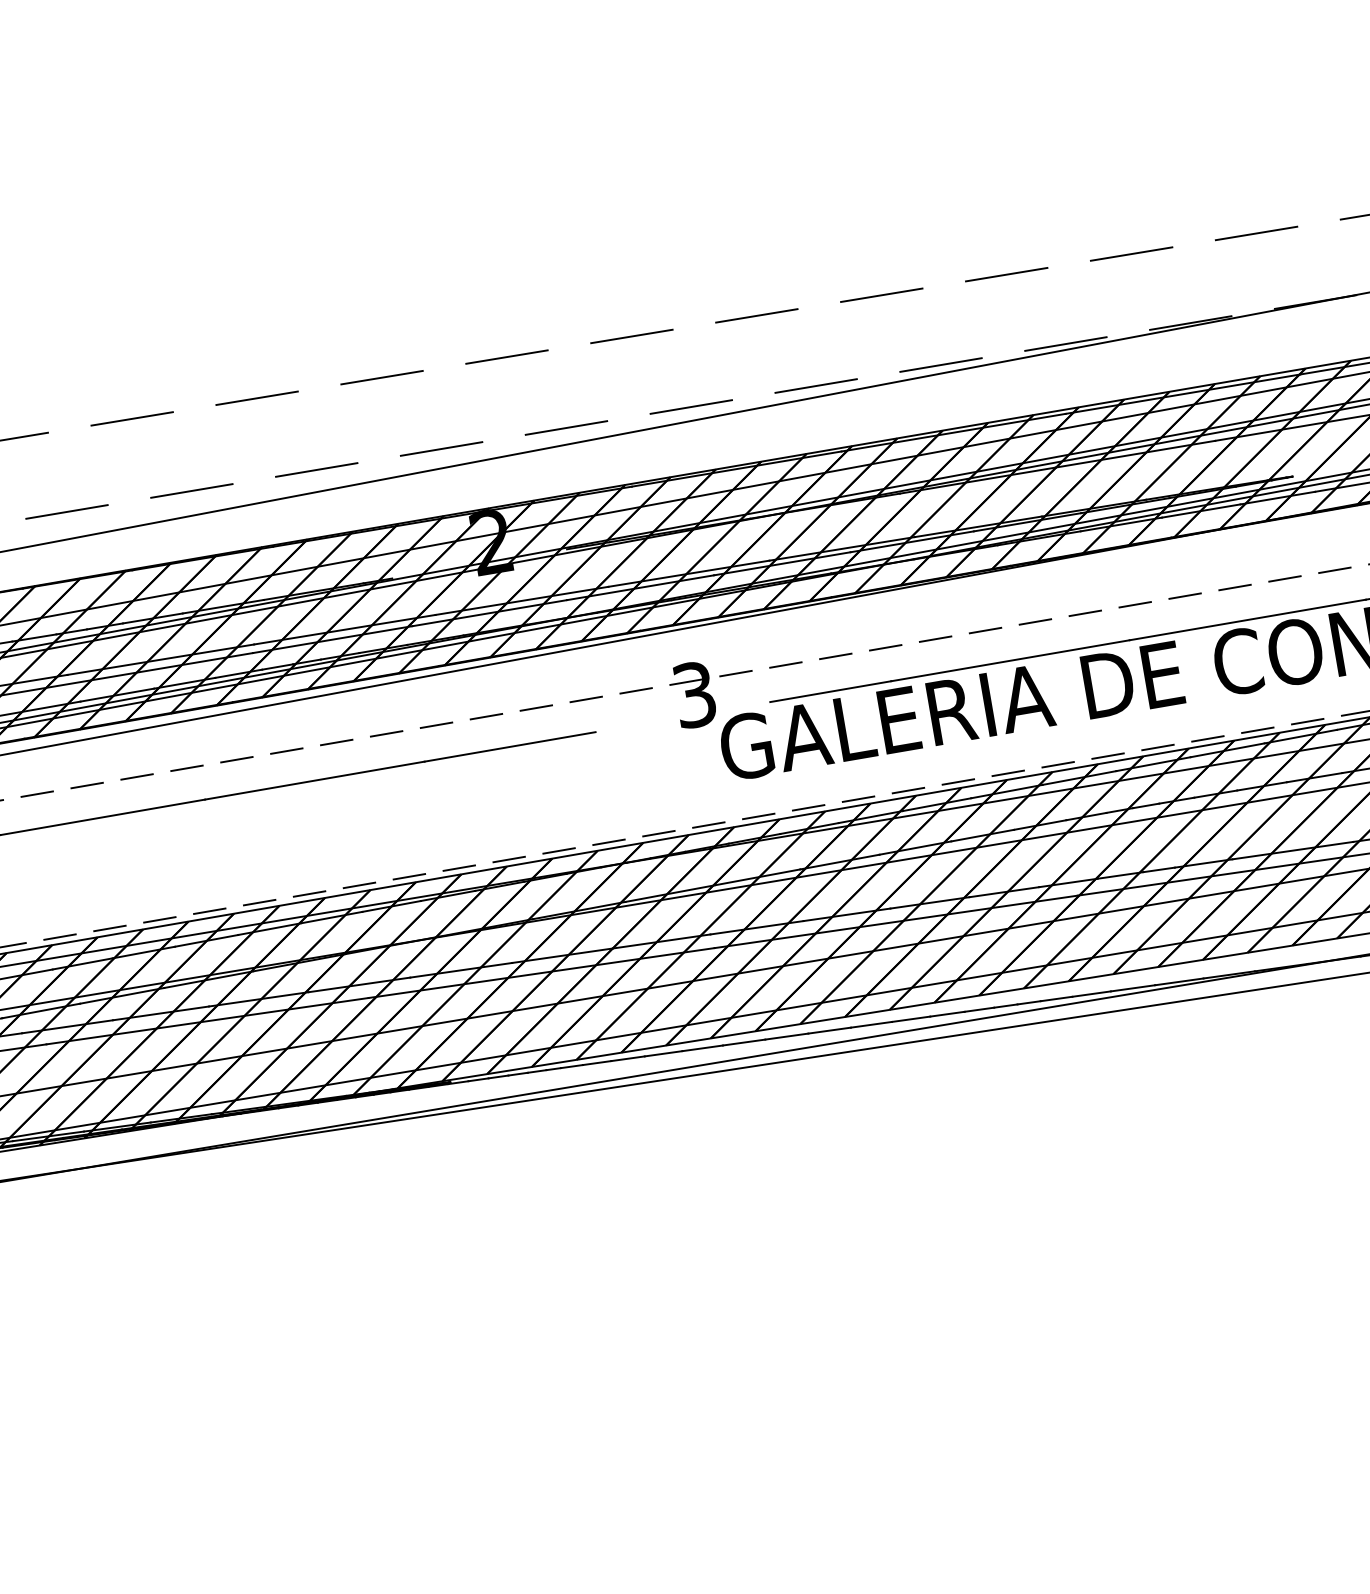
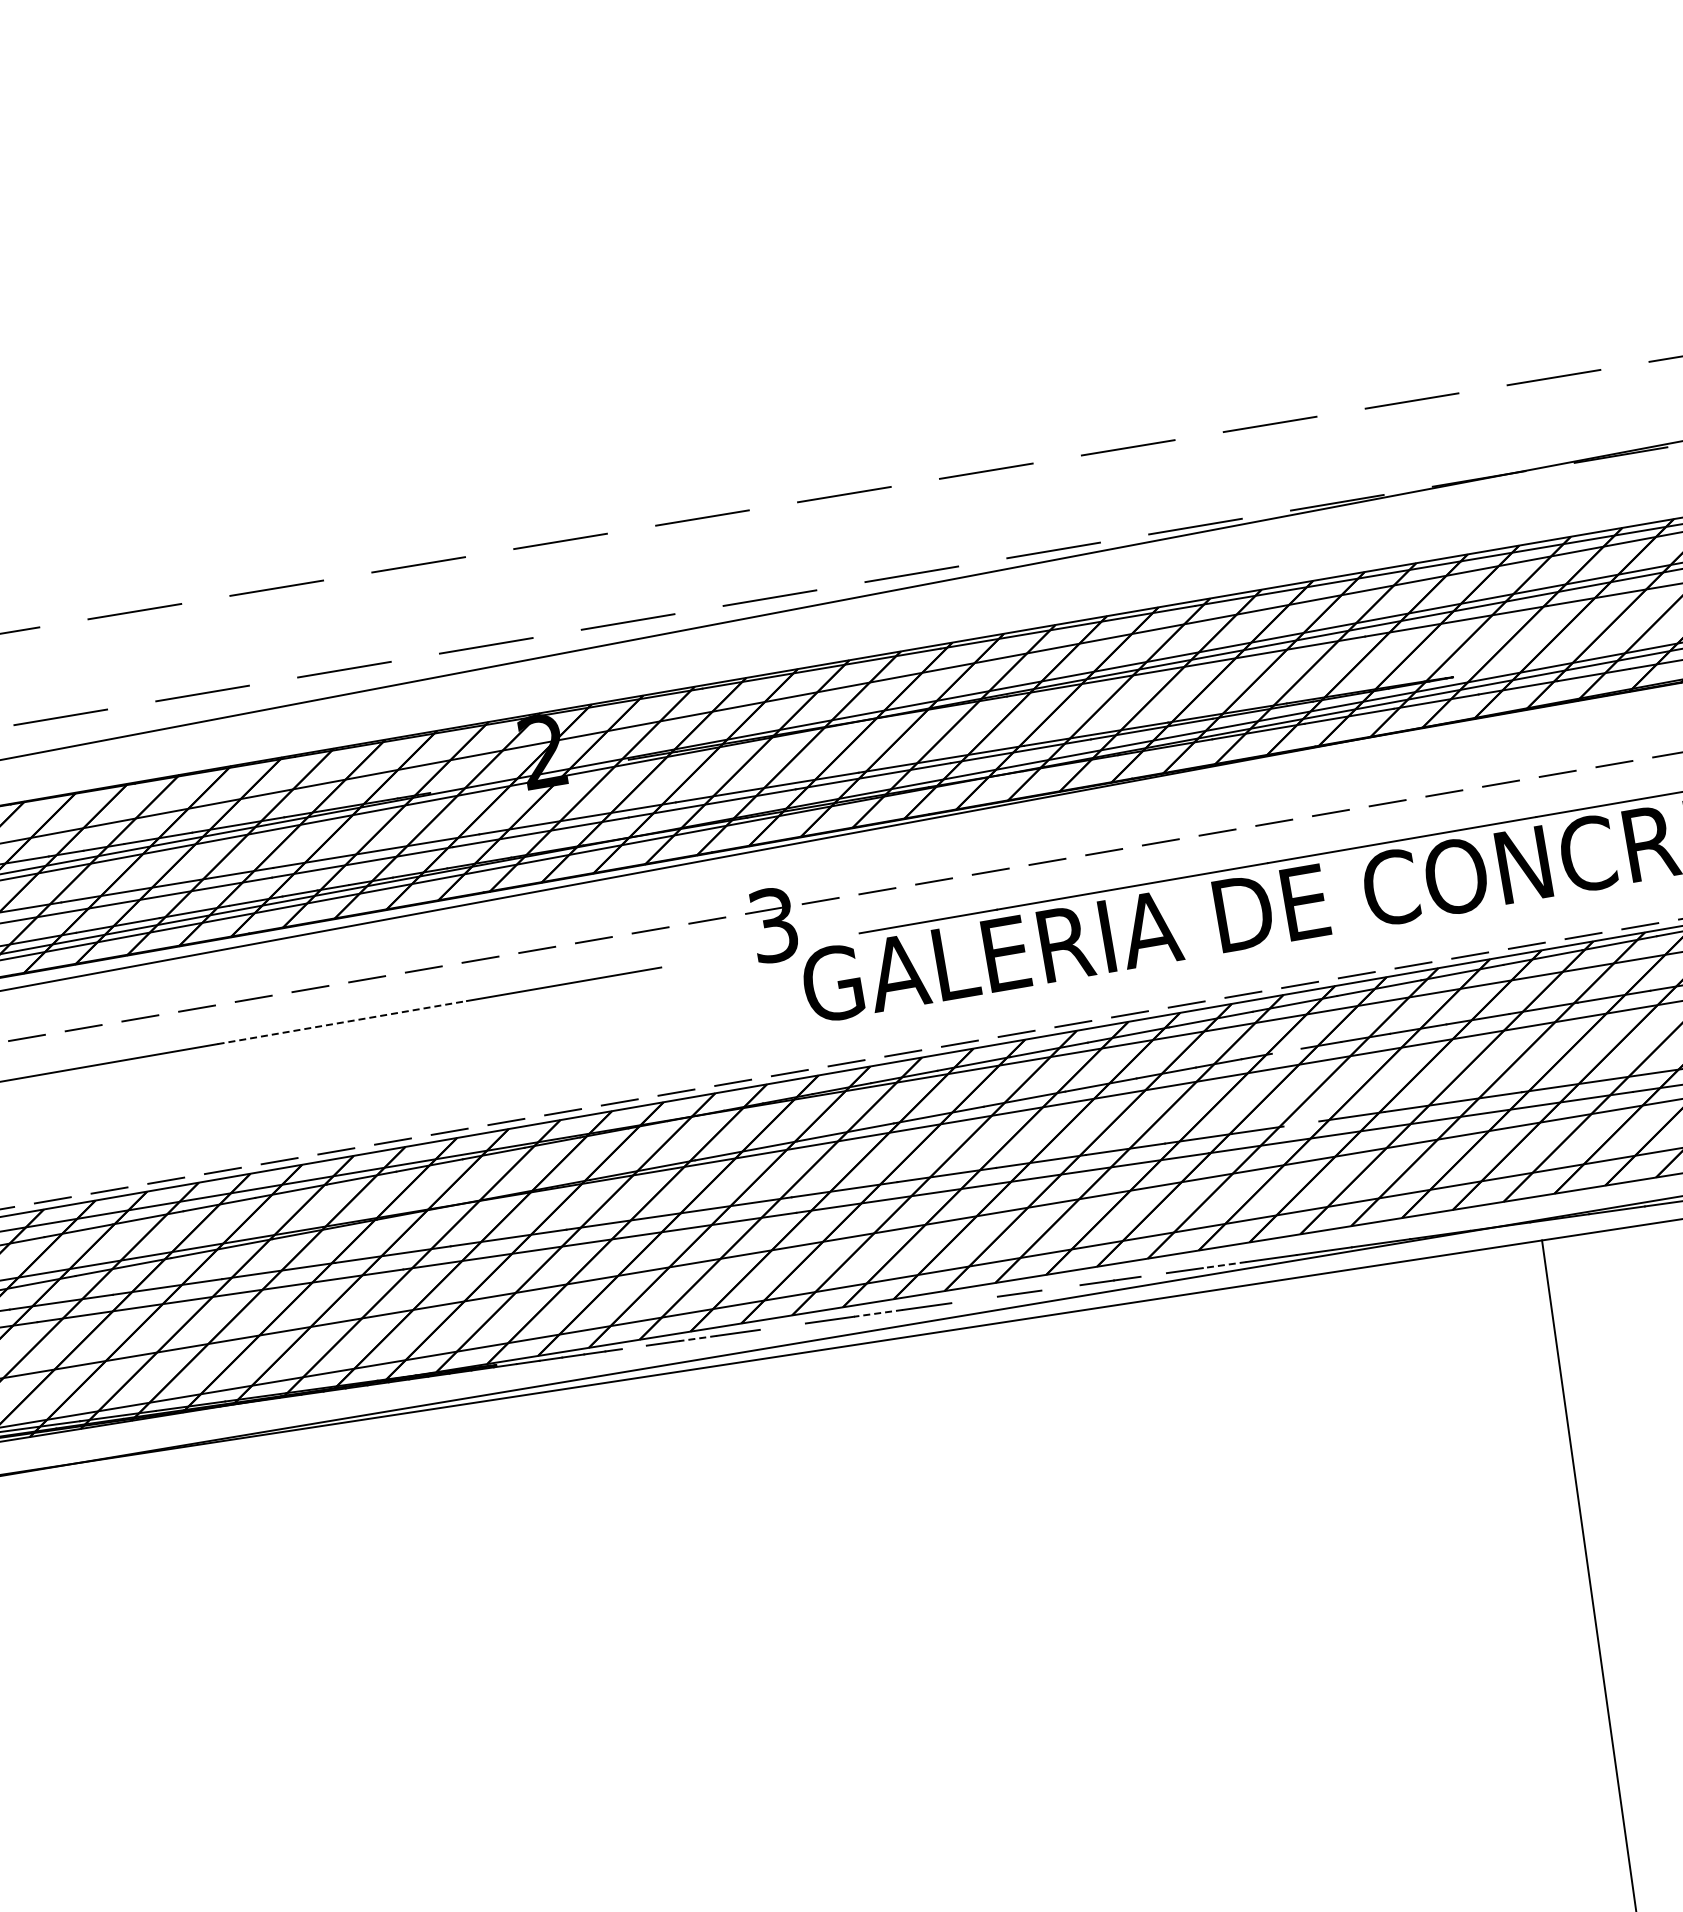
line: (315, 780) -> (342, 1022), solid -> dashed
line: (1146, 805) -> (1286, 1050), removed
line: (1159, 869) -> (1301, 1123), removed
line: (1091, 994) -> (1224, 1265), solid -> dashed
line: (1028, 1002) -> (1153, 1274), removed
line: (947, 1013) -> (1060, 1287), removed
line: (871, 1024) -> (974, 1299), removed
line: (786, 1036) -> (878, 1313), solid -> dashed
line: (702, 1048) -> (782, 1326), removed
line: (627, 1058) -> (697, 1338), solid -> dashed
line: (571, 1066) -> (633, 1347), removed

